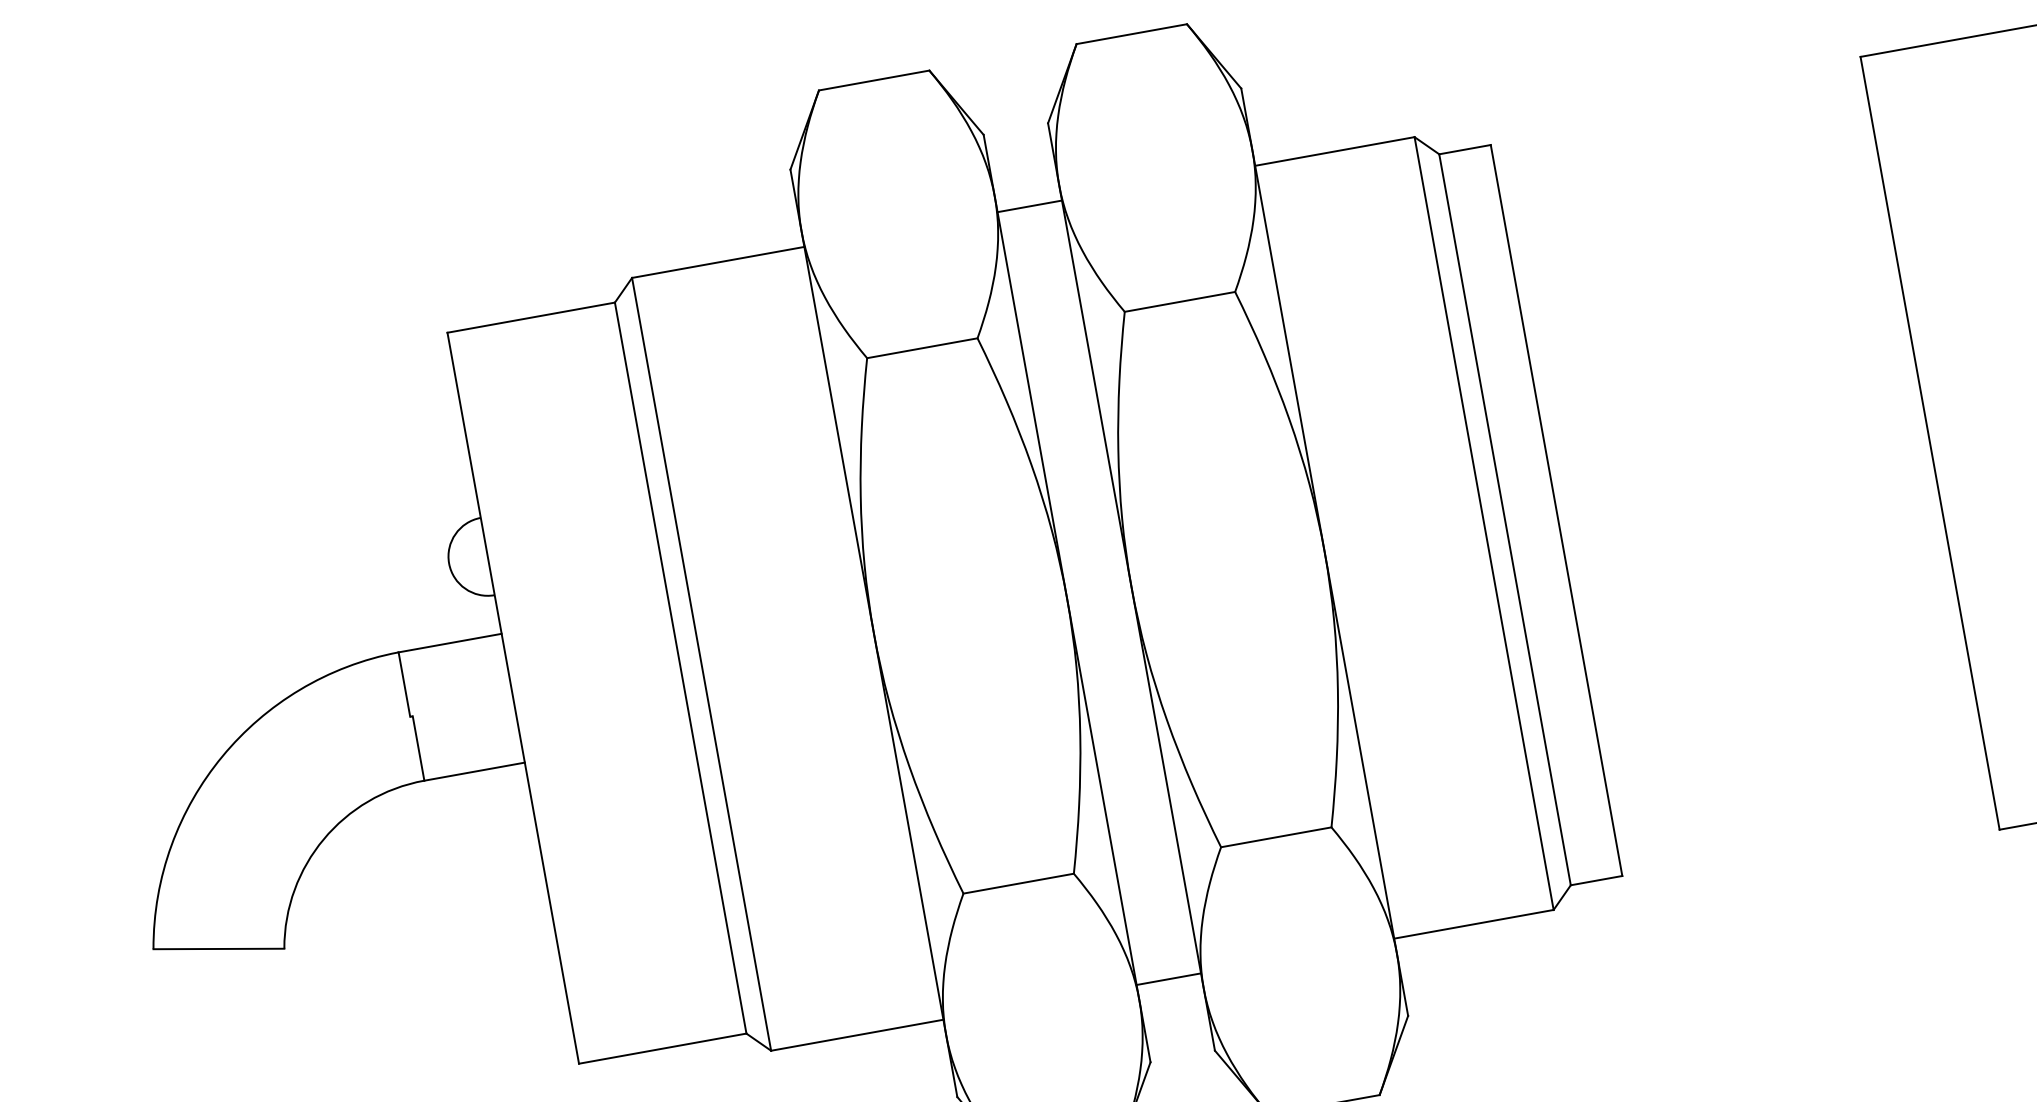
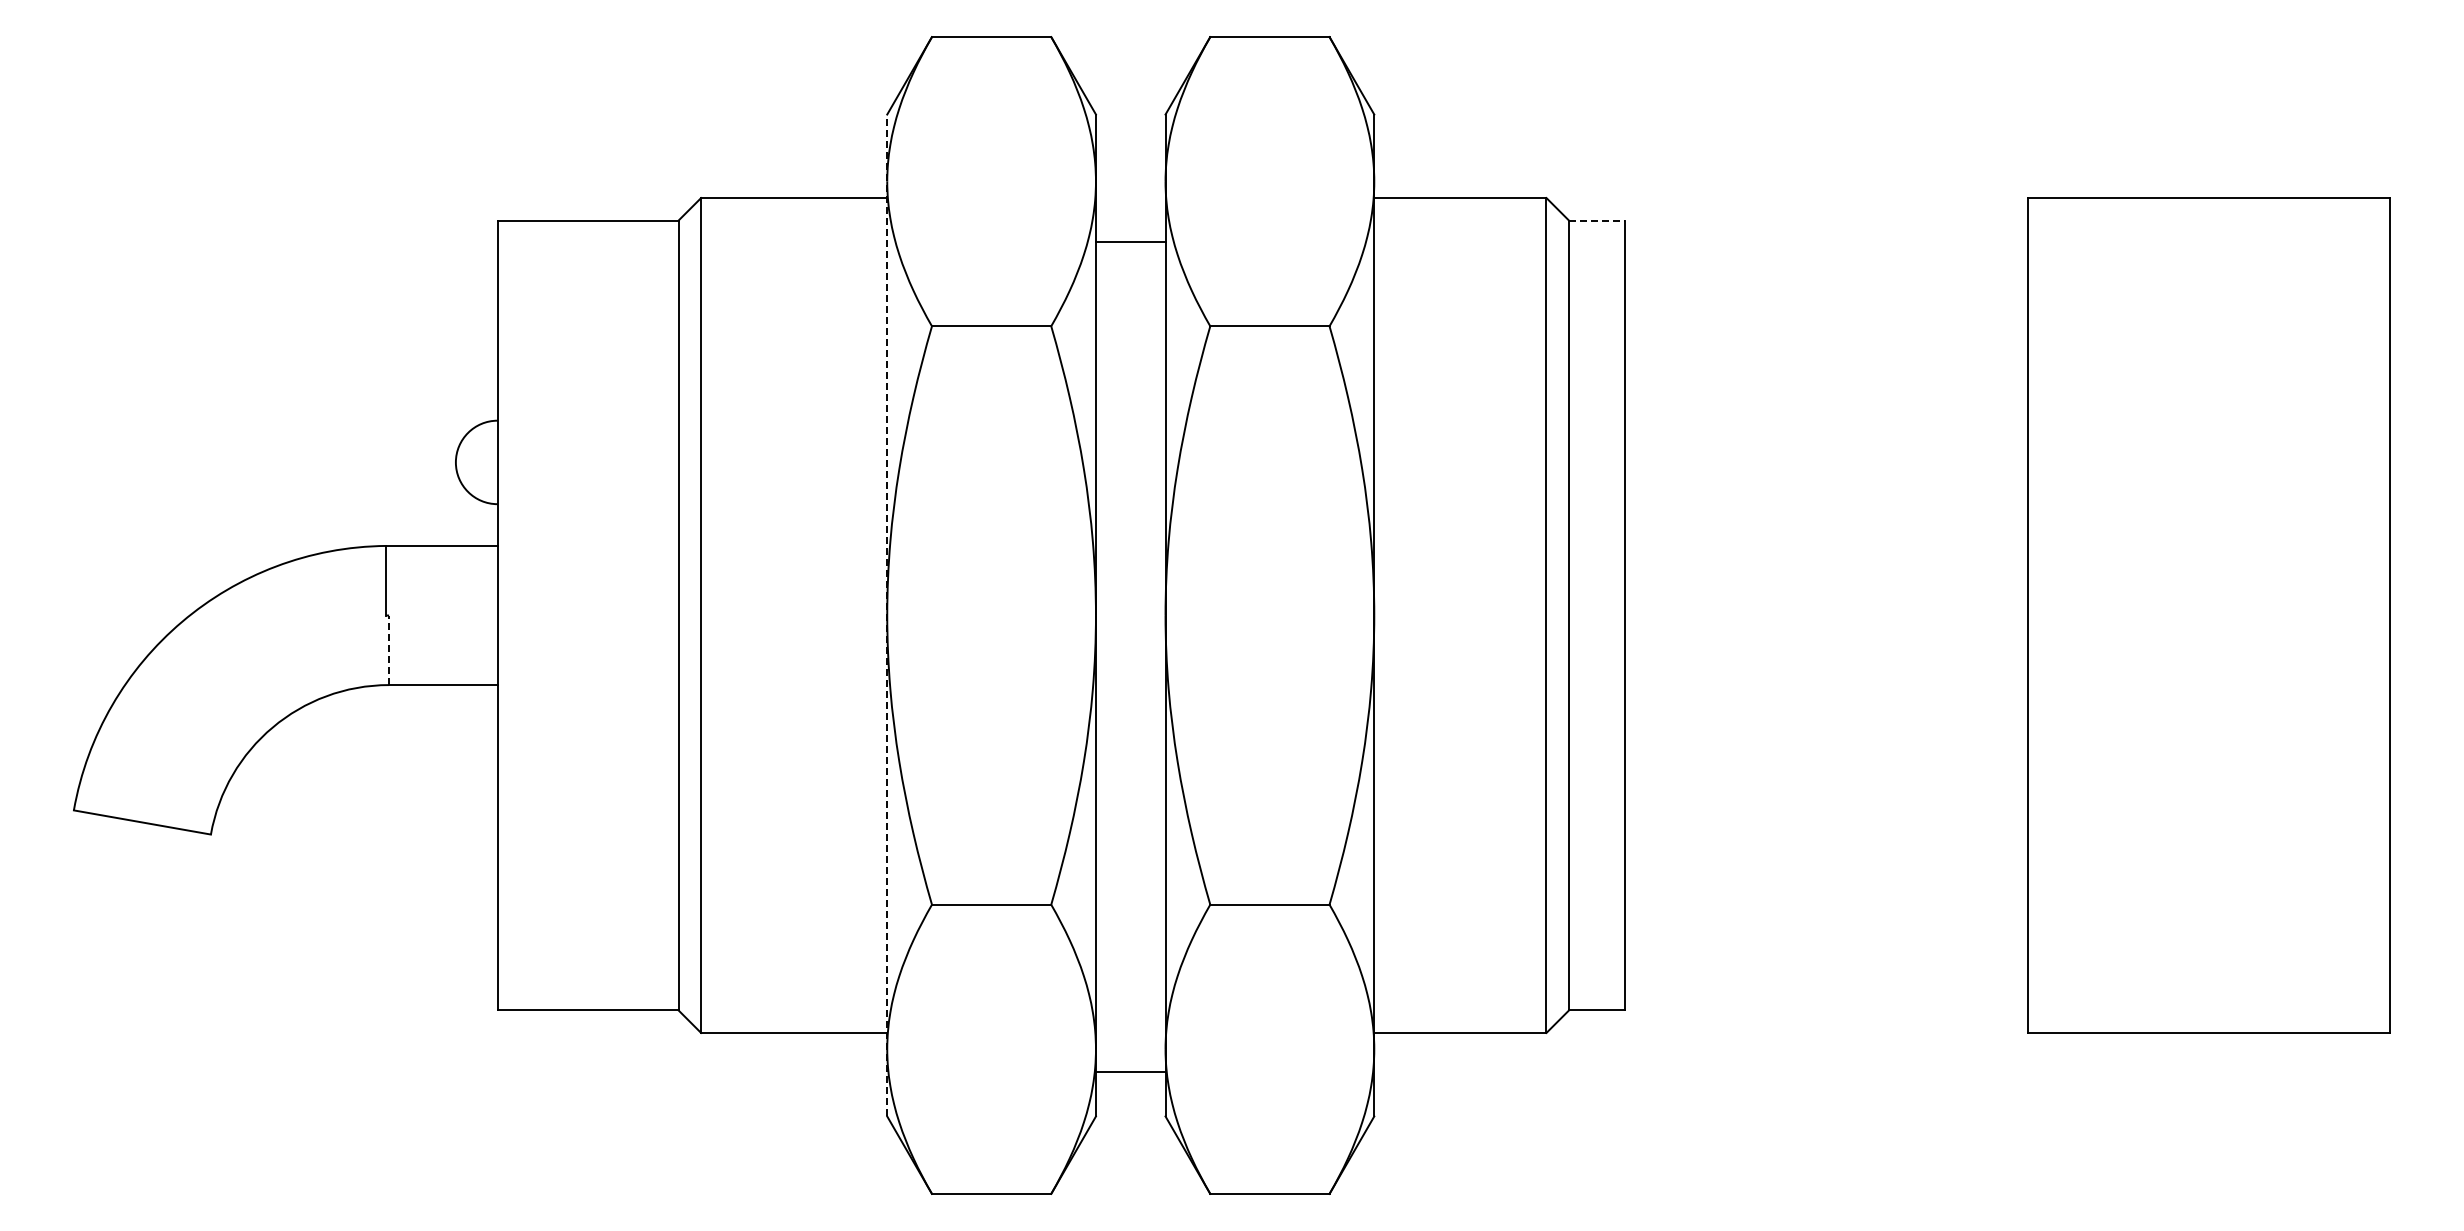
line: (1464, 149) -> (1596, 220), solid -> dashed
line: (1029, 206) -> (1130, 242), moved
line: (874, 633) -> (887, 615), solid -> dashed
line: (418, 748) -> (389, 650), solid -> dashed
line: (1168, 978) -> (1130, 1071), moved

